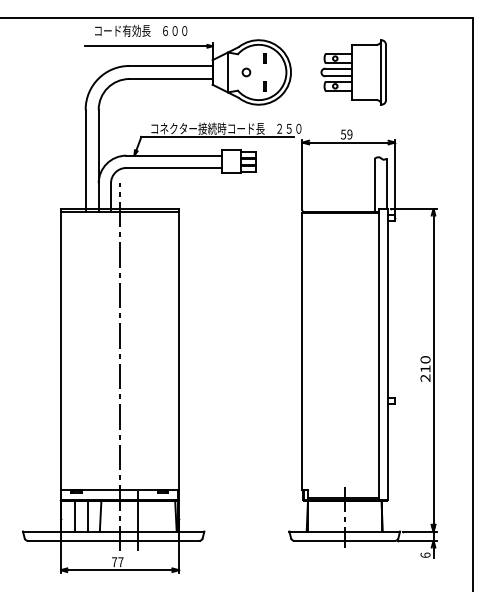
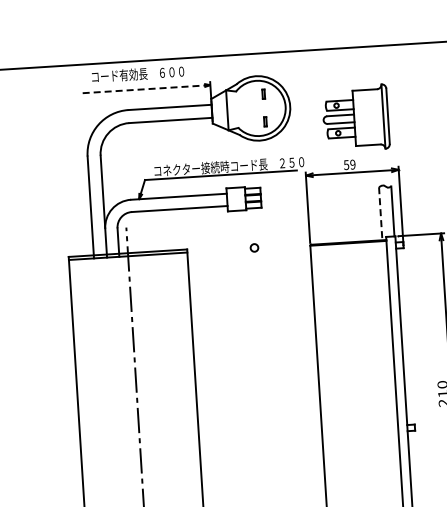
line: (148, 46) -> (146, 89), solid -> dashed
circle: (246, 72) -> (254, 247), moved
part: (353, 72) -> (355, 118), moved
line: (374, 185) -> (380, 213), solid -> dashed

